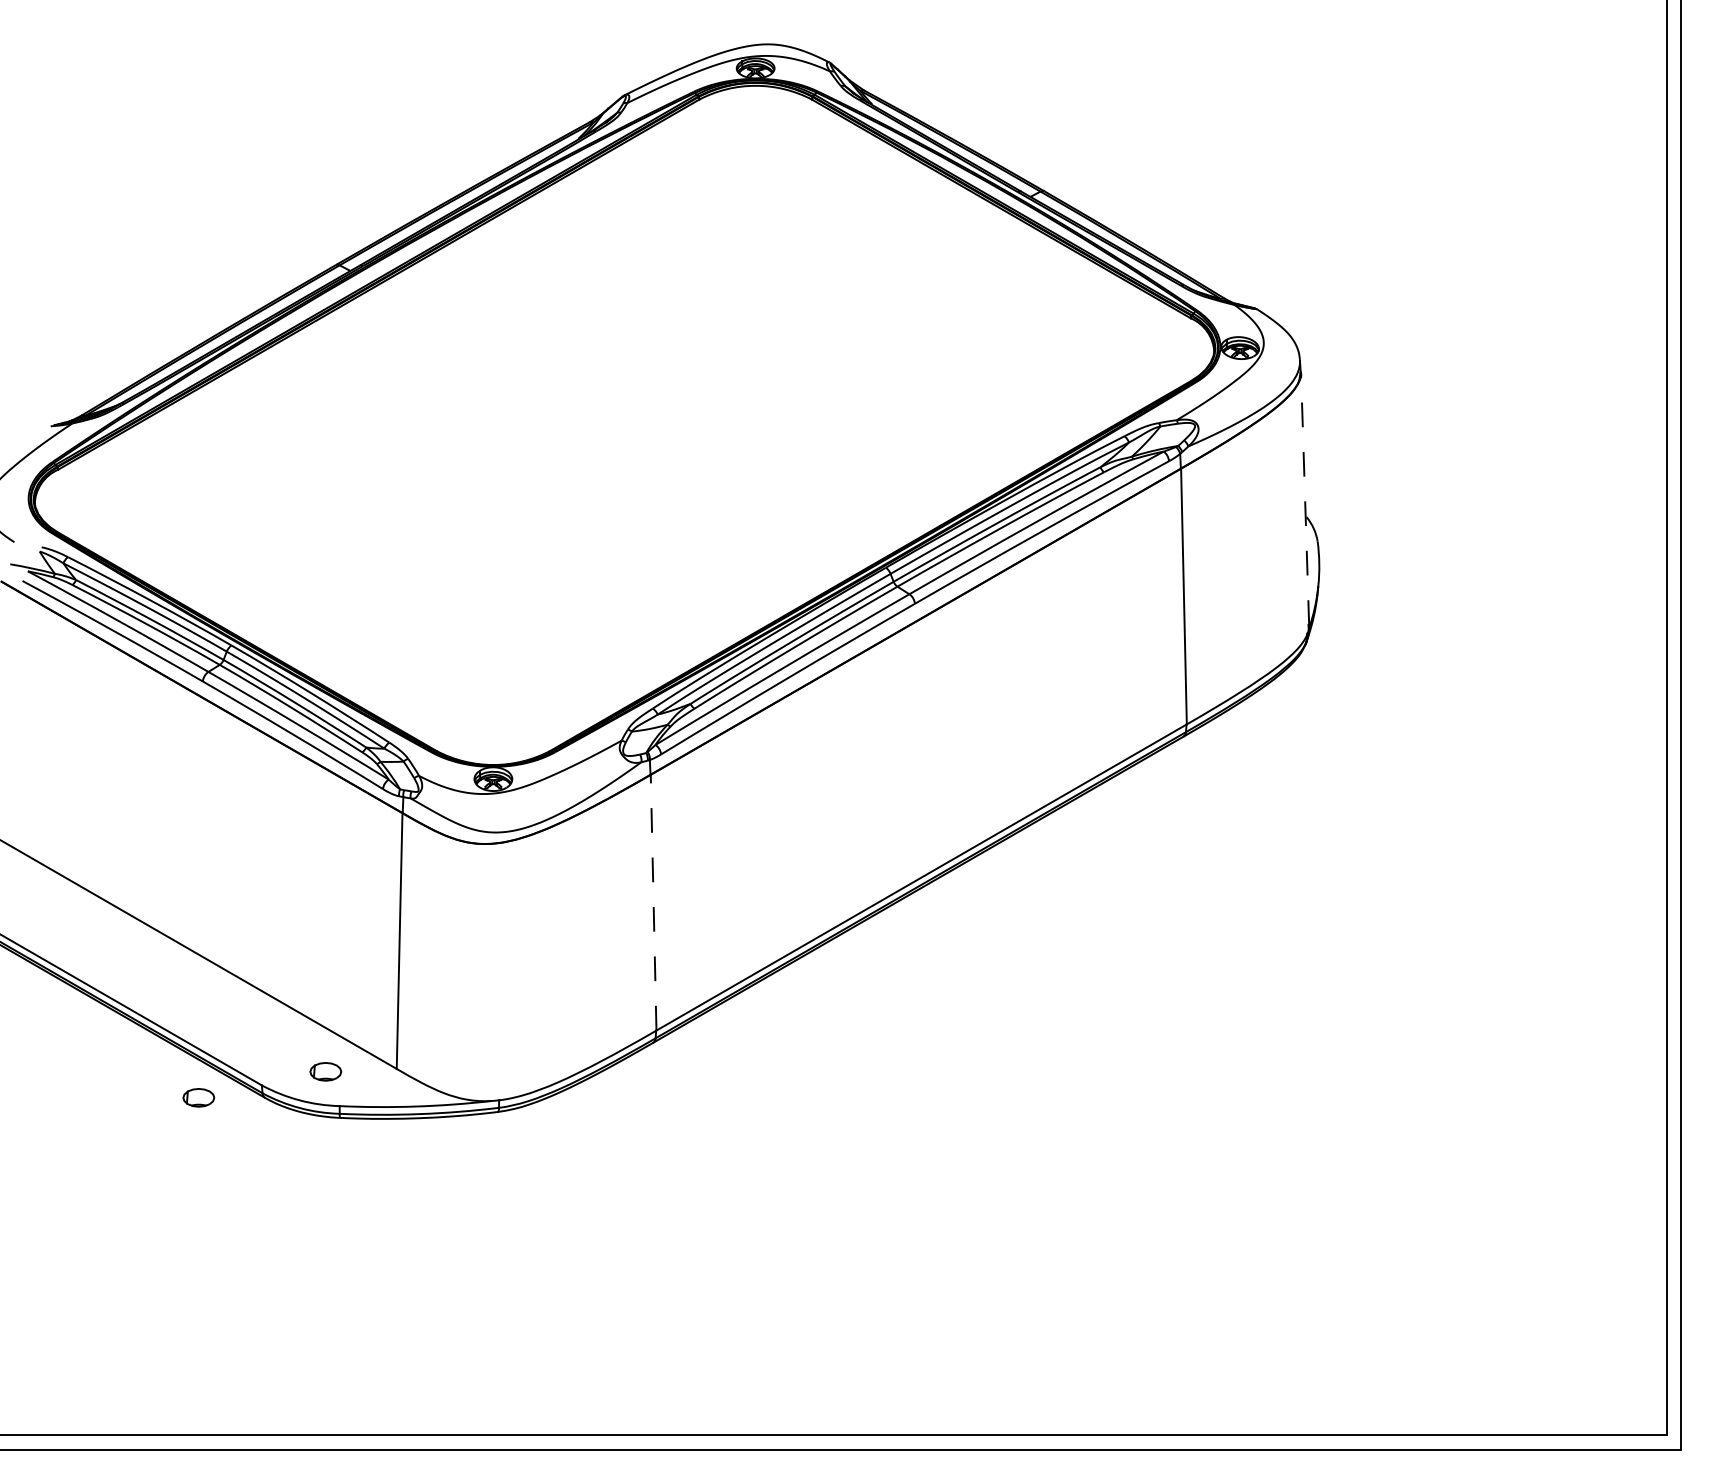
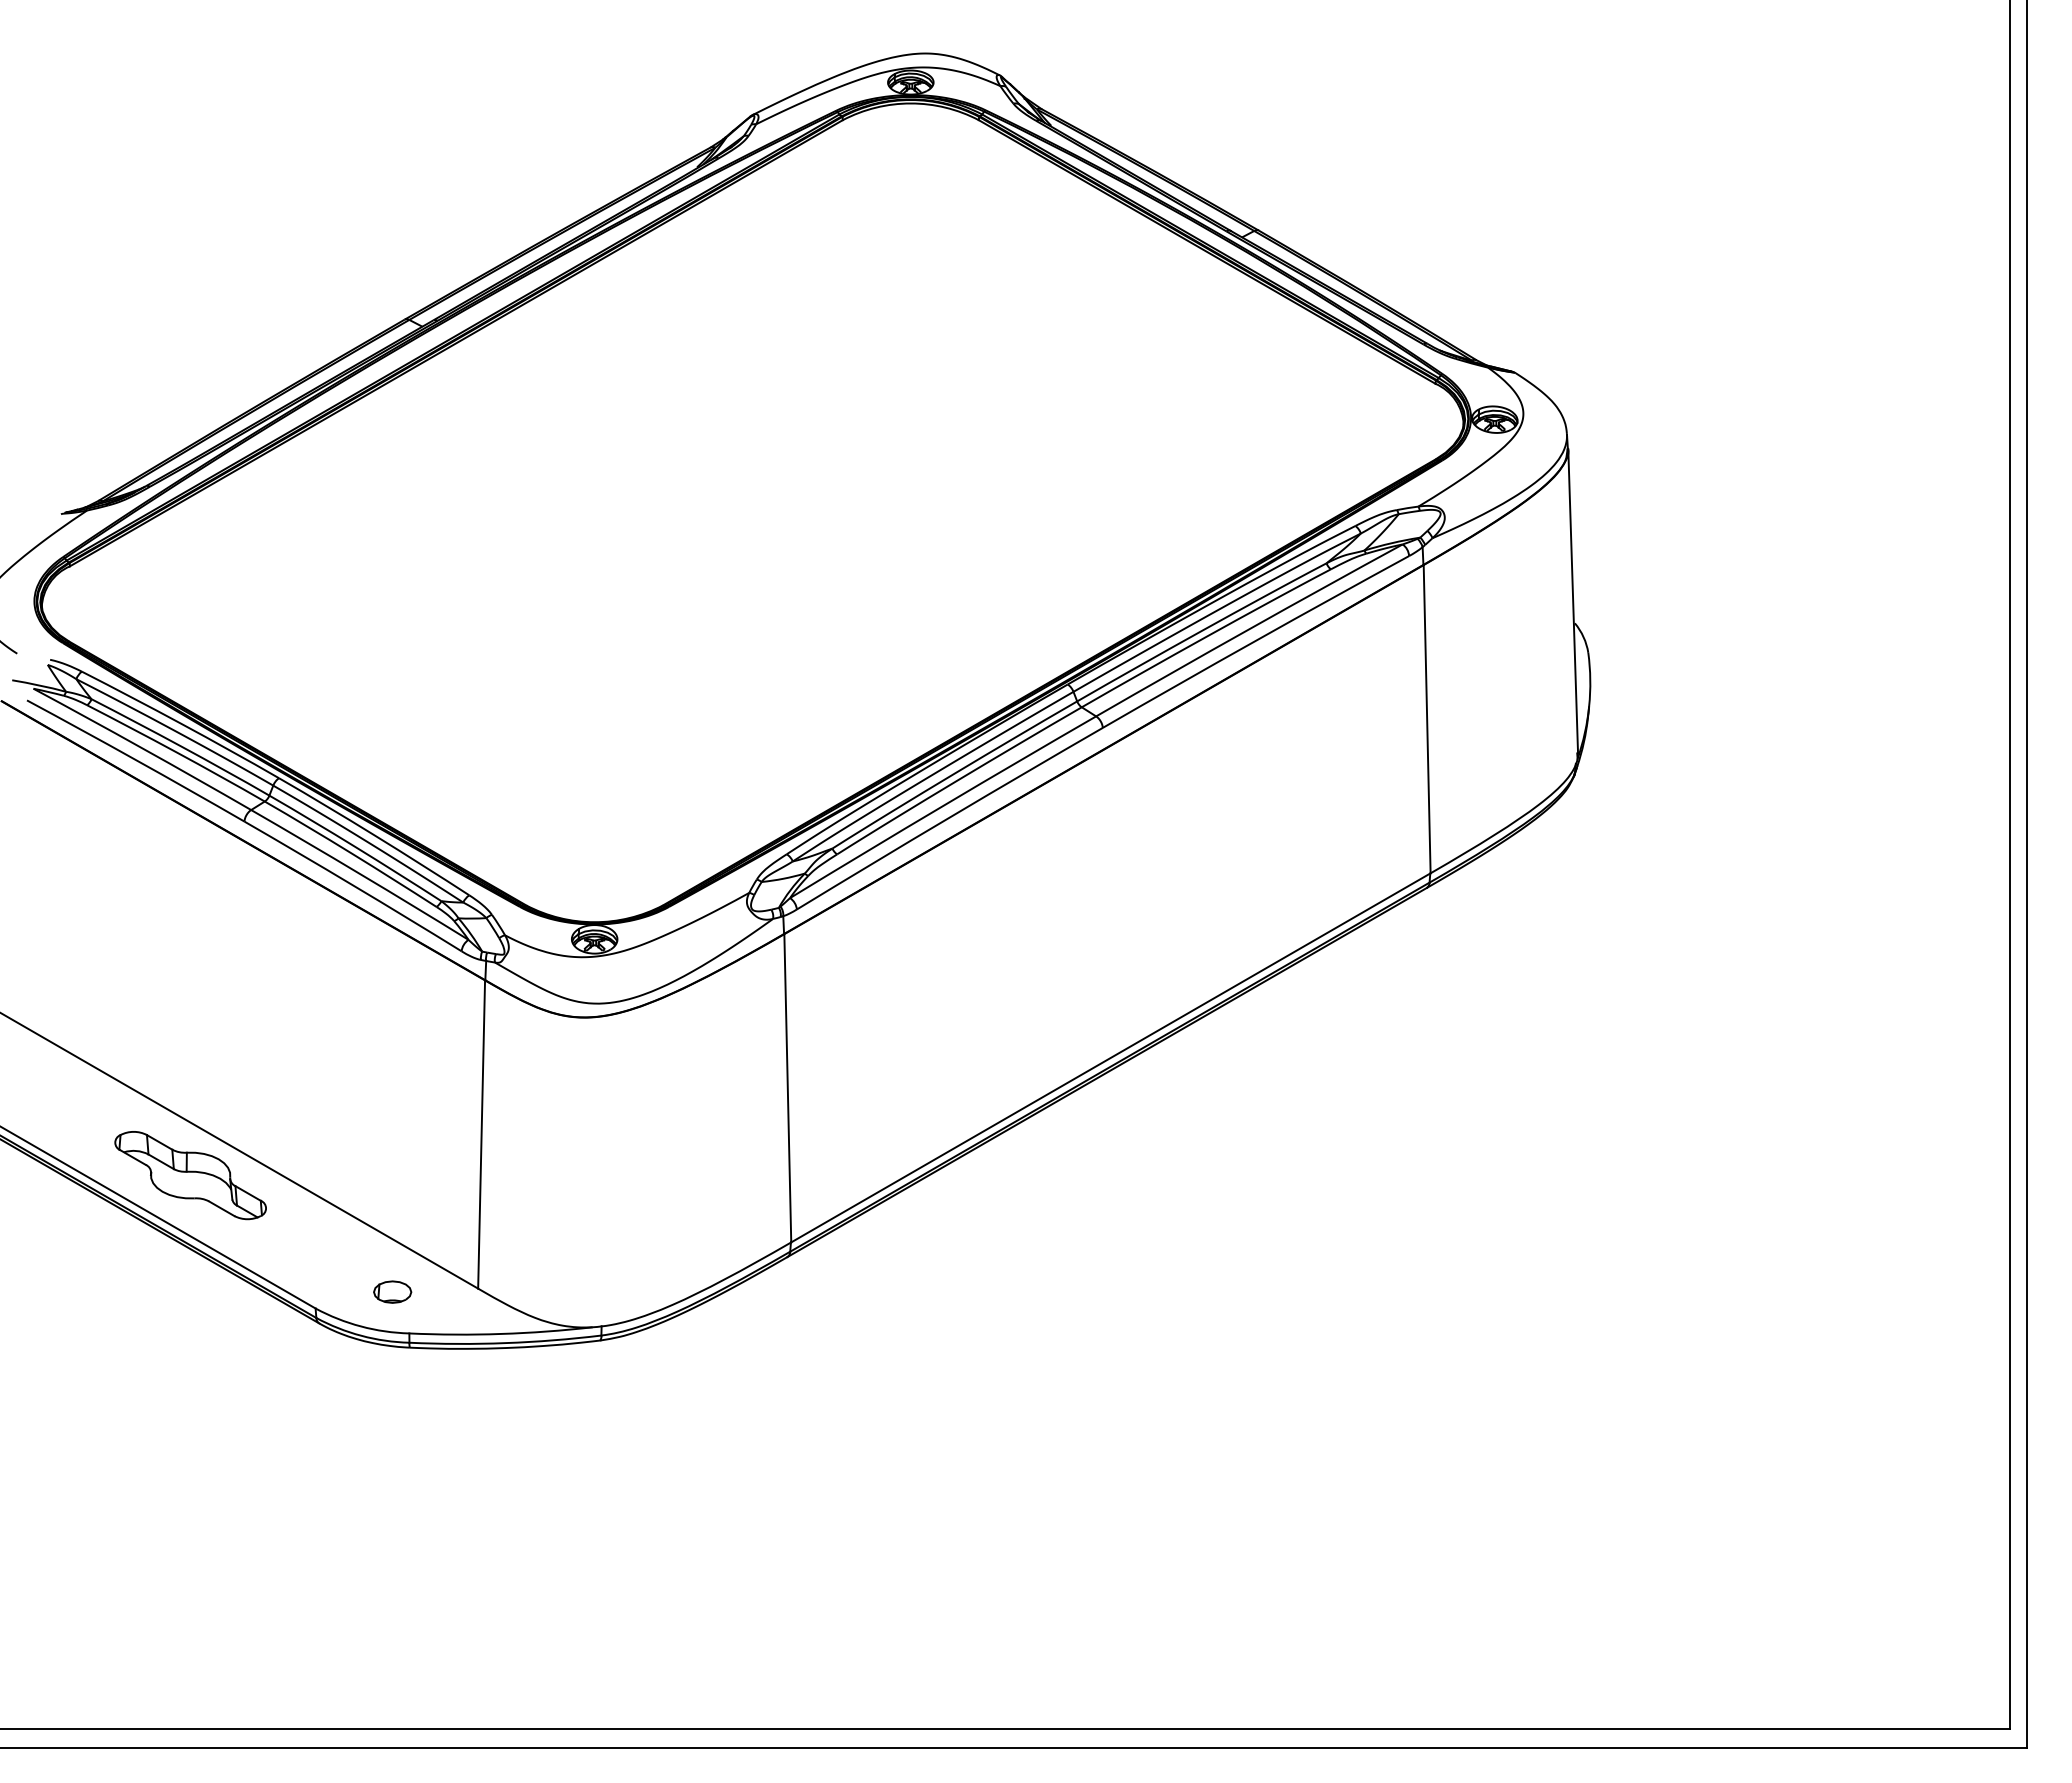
line: (1305, 498) -> (1573, 600), dashed -> solid
line: (653, 902) -> (787, 1087), dashed -> solid
part: (157, 975) -> (189, 1175), added
part: (198, 1097) -> (239, 1323), removed

